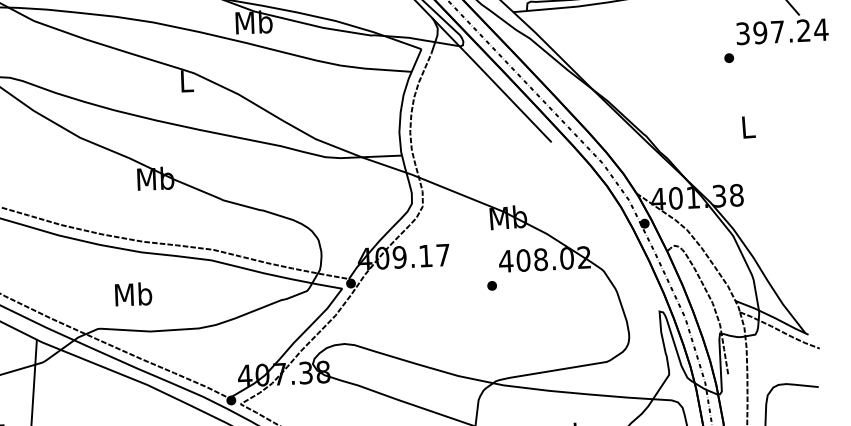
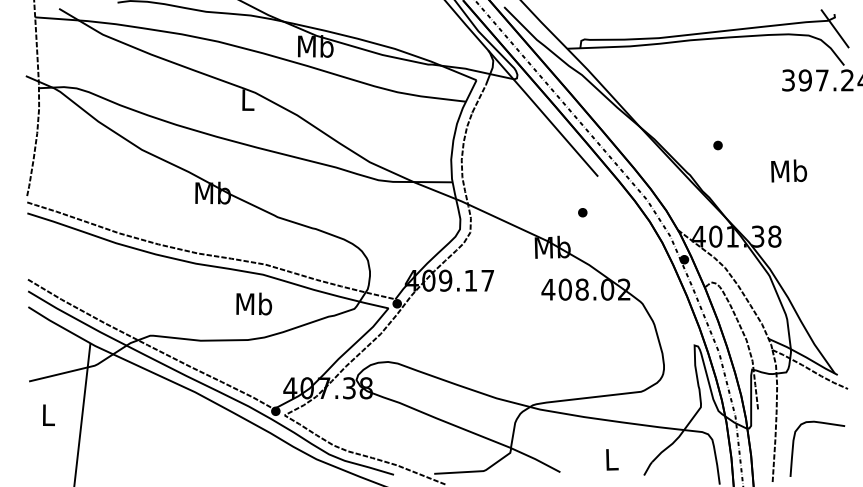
part: (728, 58) -> (717, 145), moved
text: (748, 126) -> (789, 170), L -> Mb
part: (491, 285) -> (582, 212), moved
text: (132, 293) -> (253, 303), moved

